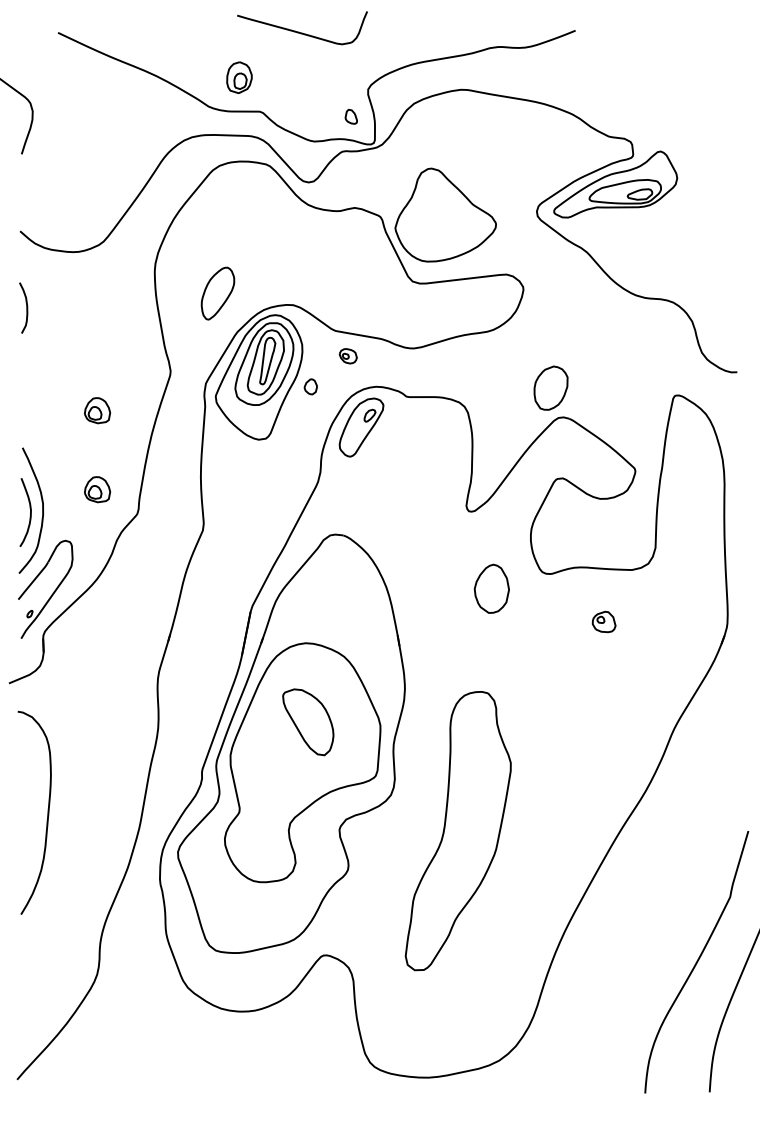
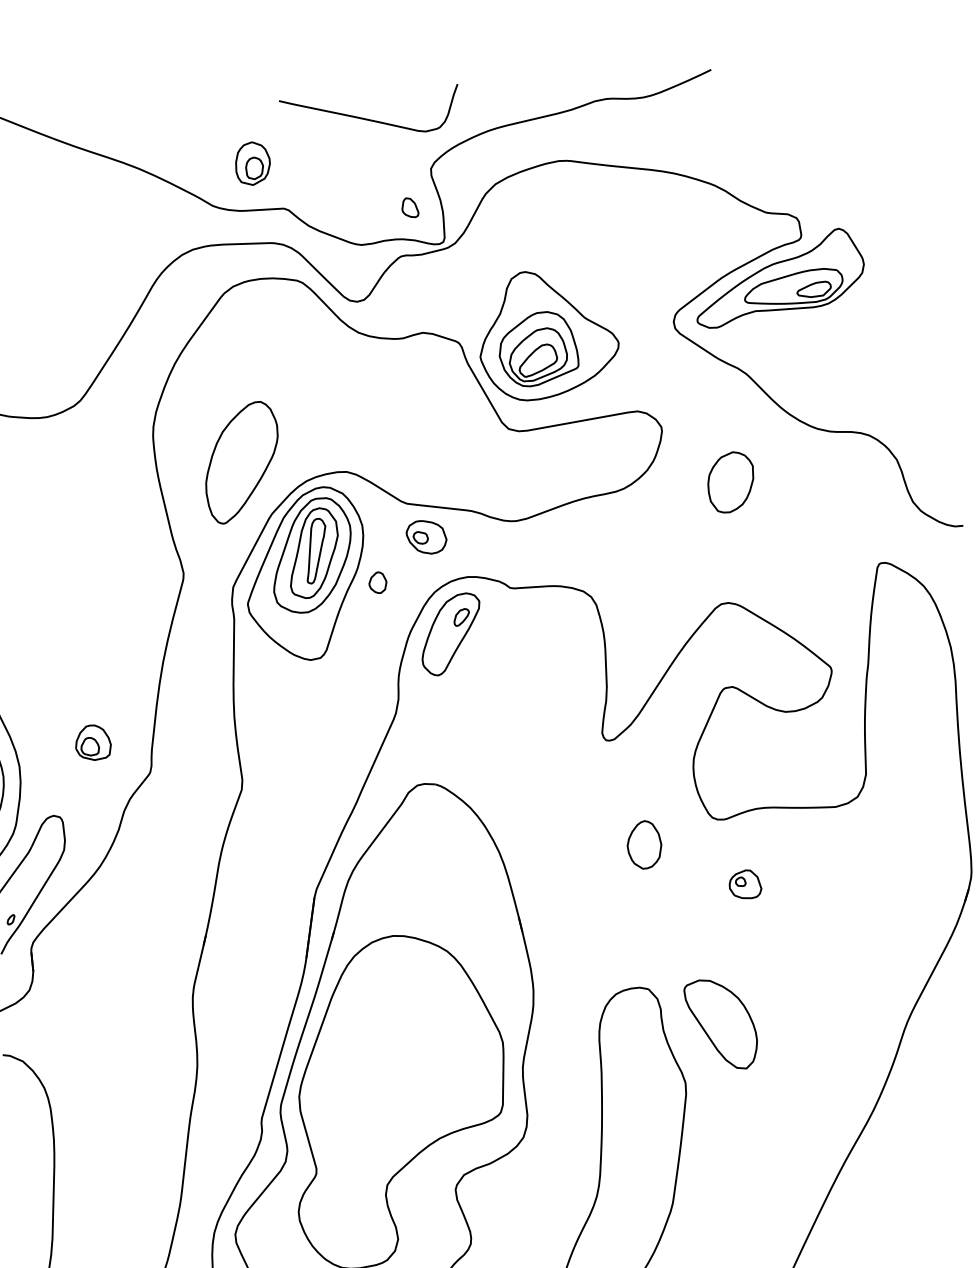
curve: (302, 32) -> (370, 118), moved
part: (437, 224) -> (538, 348), added
part: (217, 293) -> (241, 462), size x1.67
part: (348, 356) -> (427, 537), size x1.67
part: (550, 387) -> (730, 481), moved
part: (97, 410) -> (86, 633), removed
part: (491, 588) -> (643, 844), size x0.71
part: (603, 621) -> (744, 883), moved
part: (308, 722) -> (721, 1024), moved

